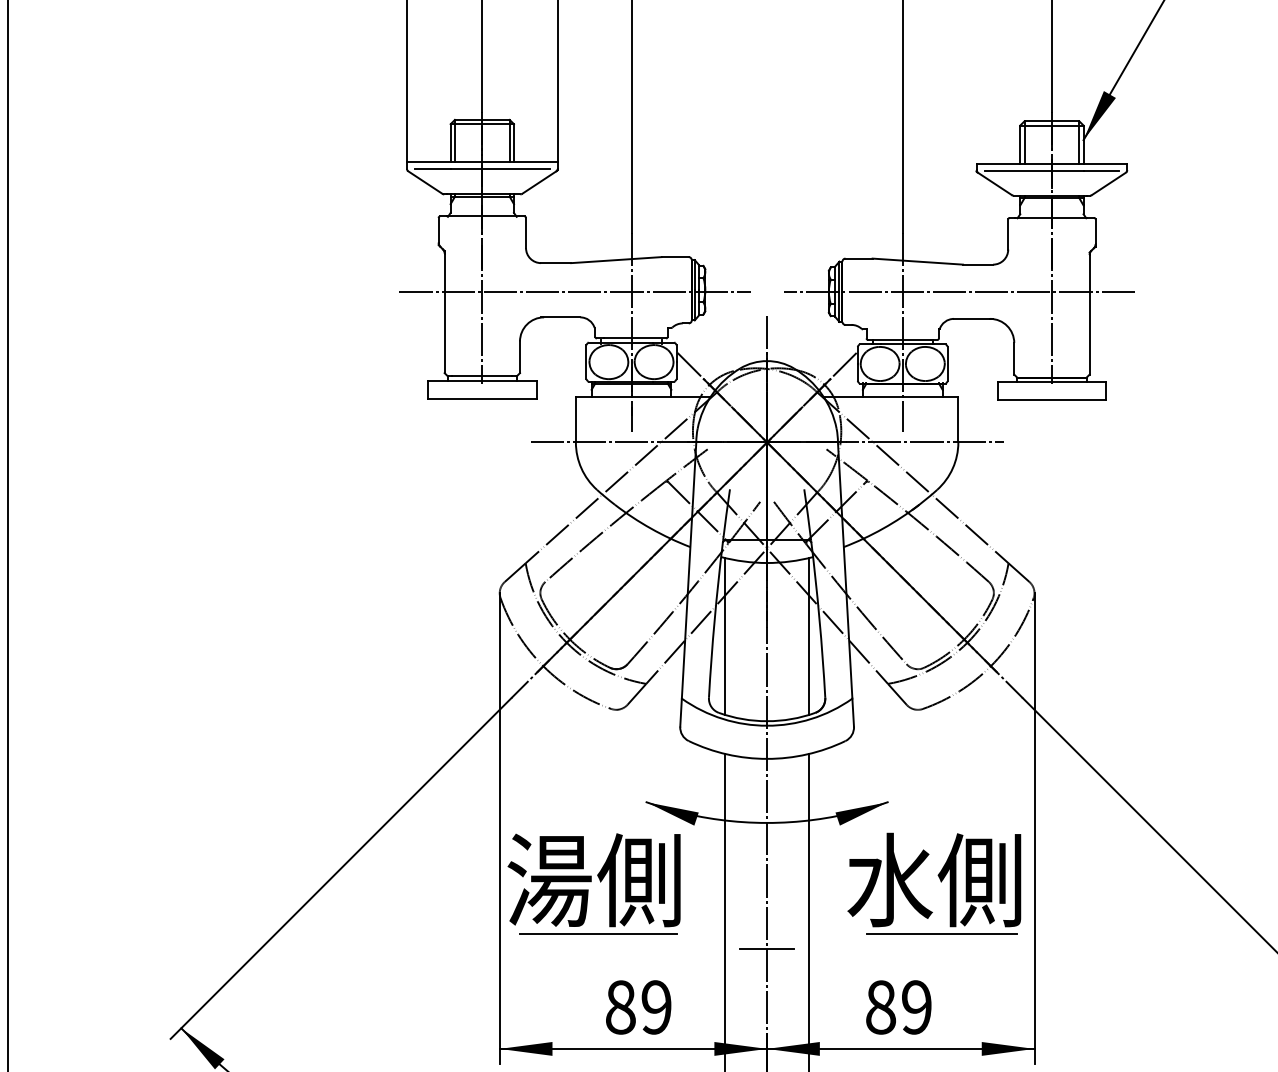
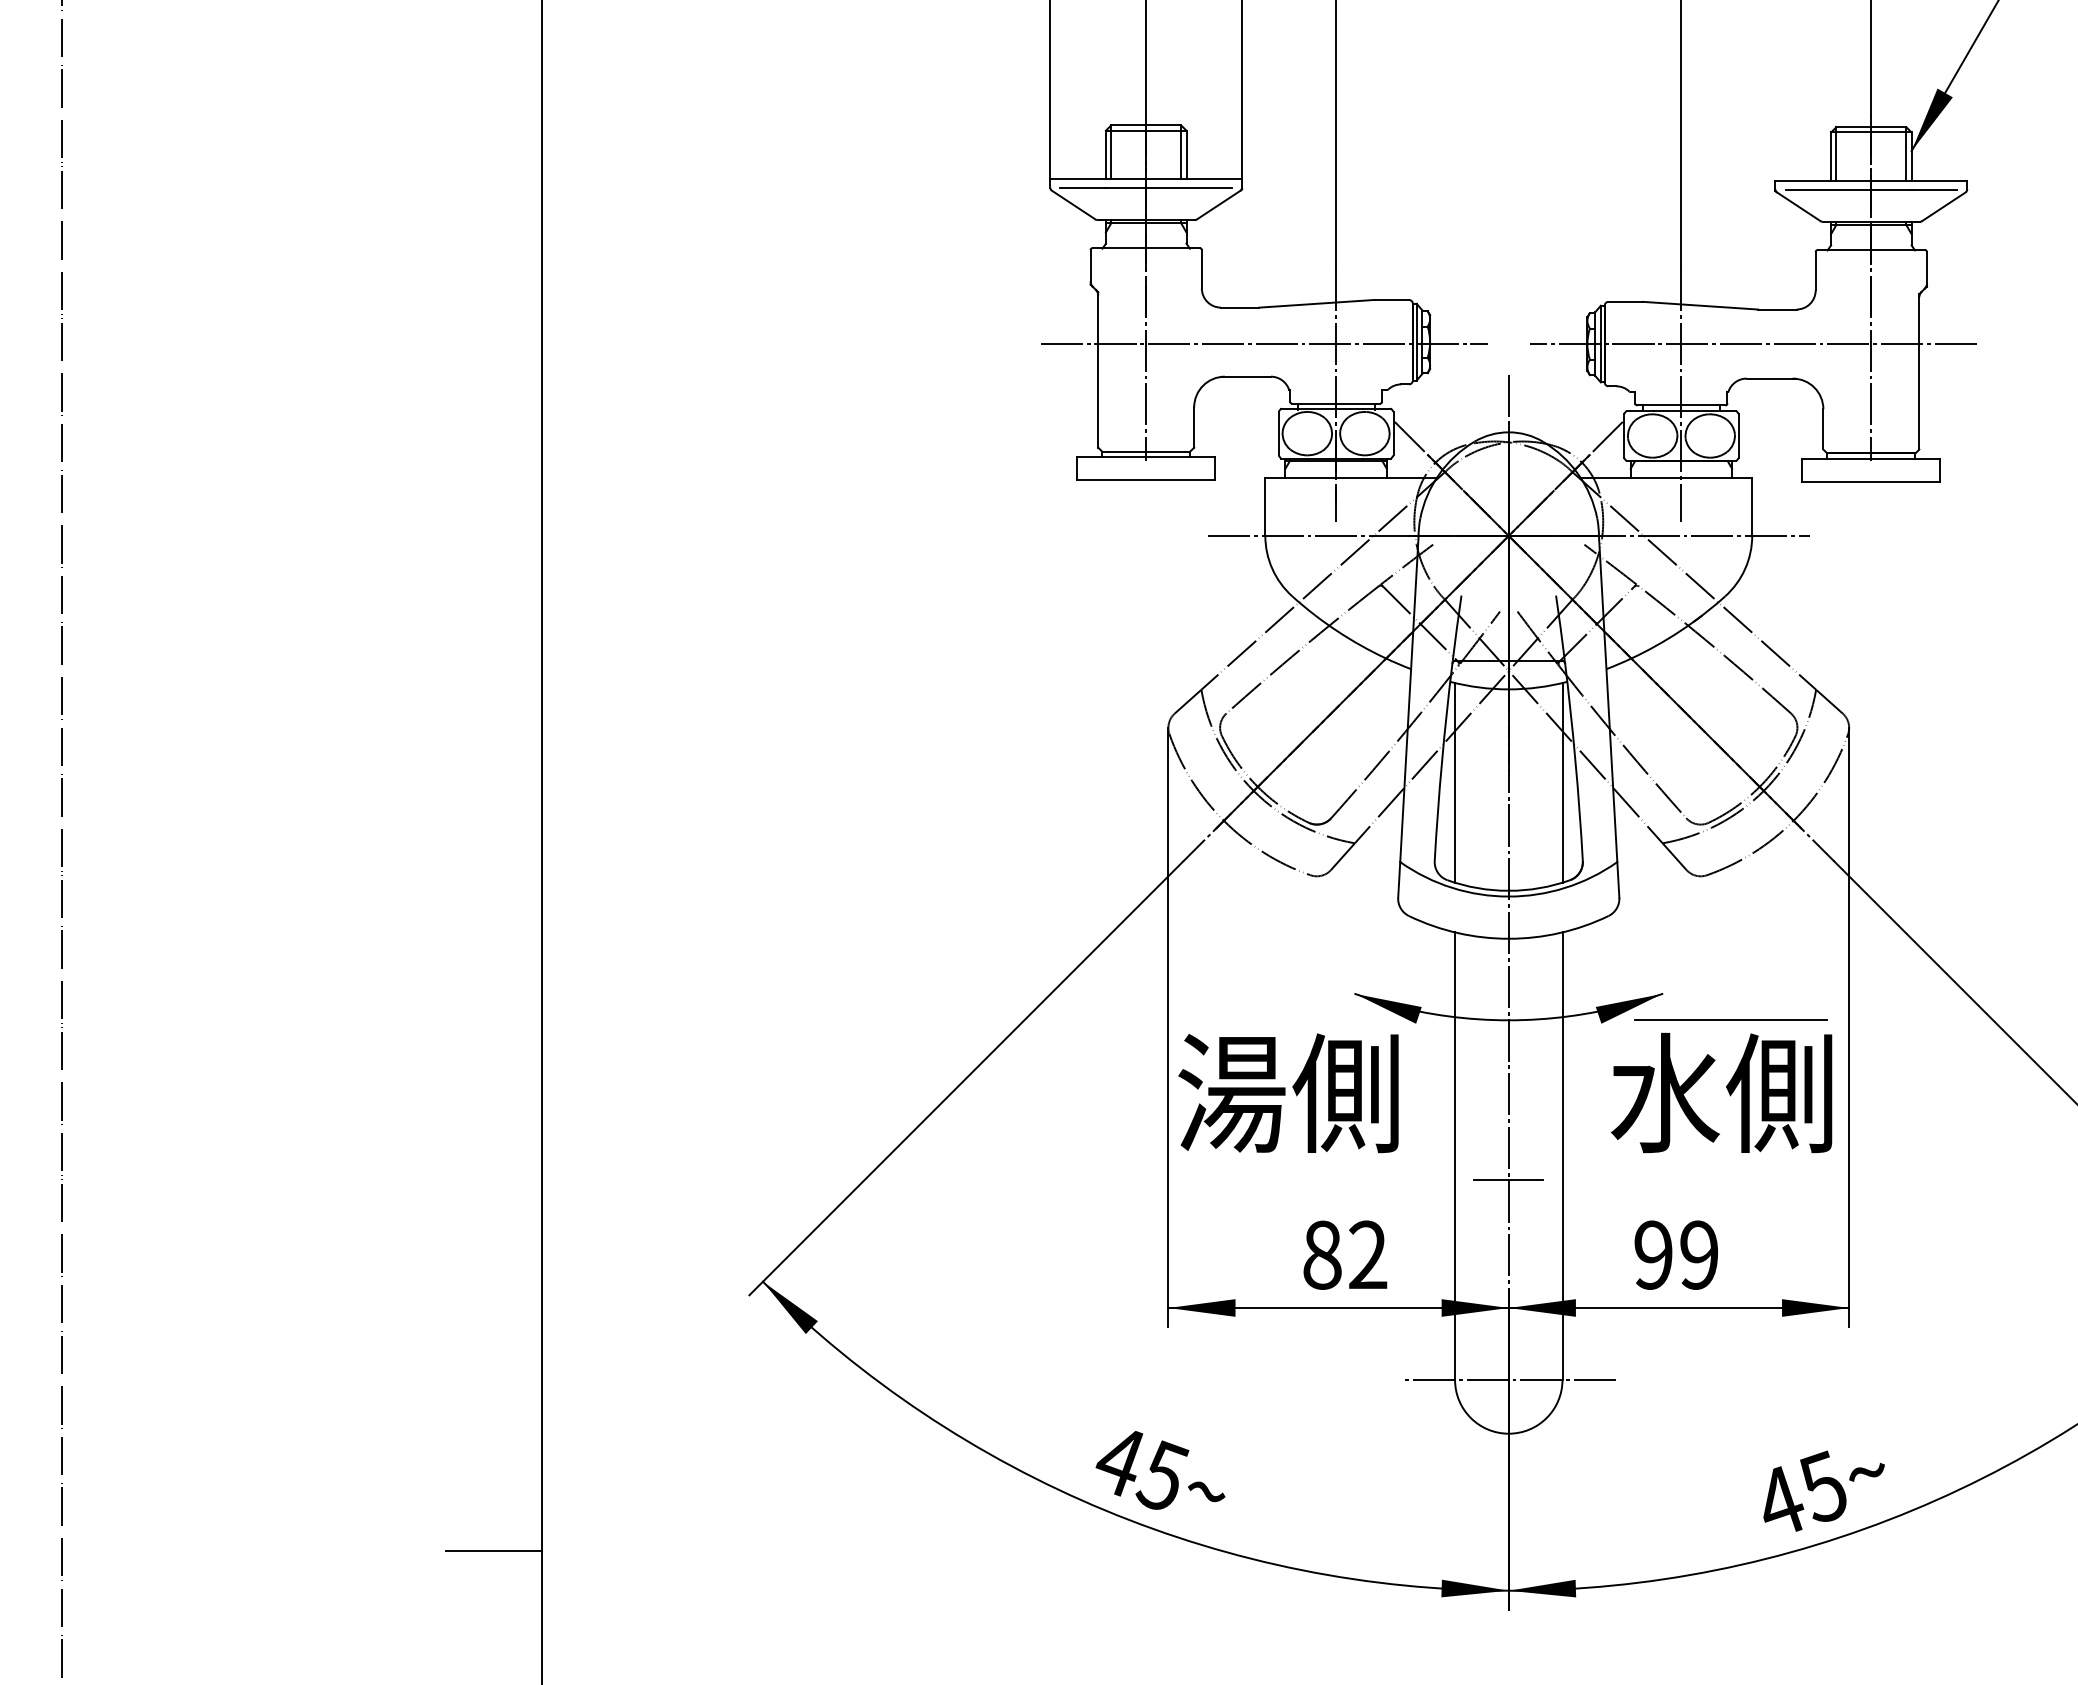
line: (598, 933) -> (1293, 1161), removed
line: (941, 933) -> (1730, 1019), moved
text: (656, 1006) -> (1368, 1254), 89 -> 82
text: (880, 1006) -> (1653, 1254), 89 -> 99

